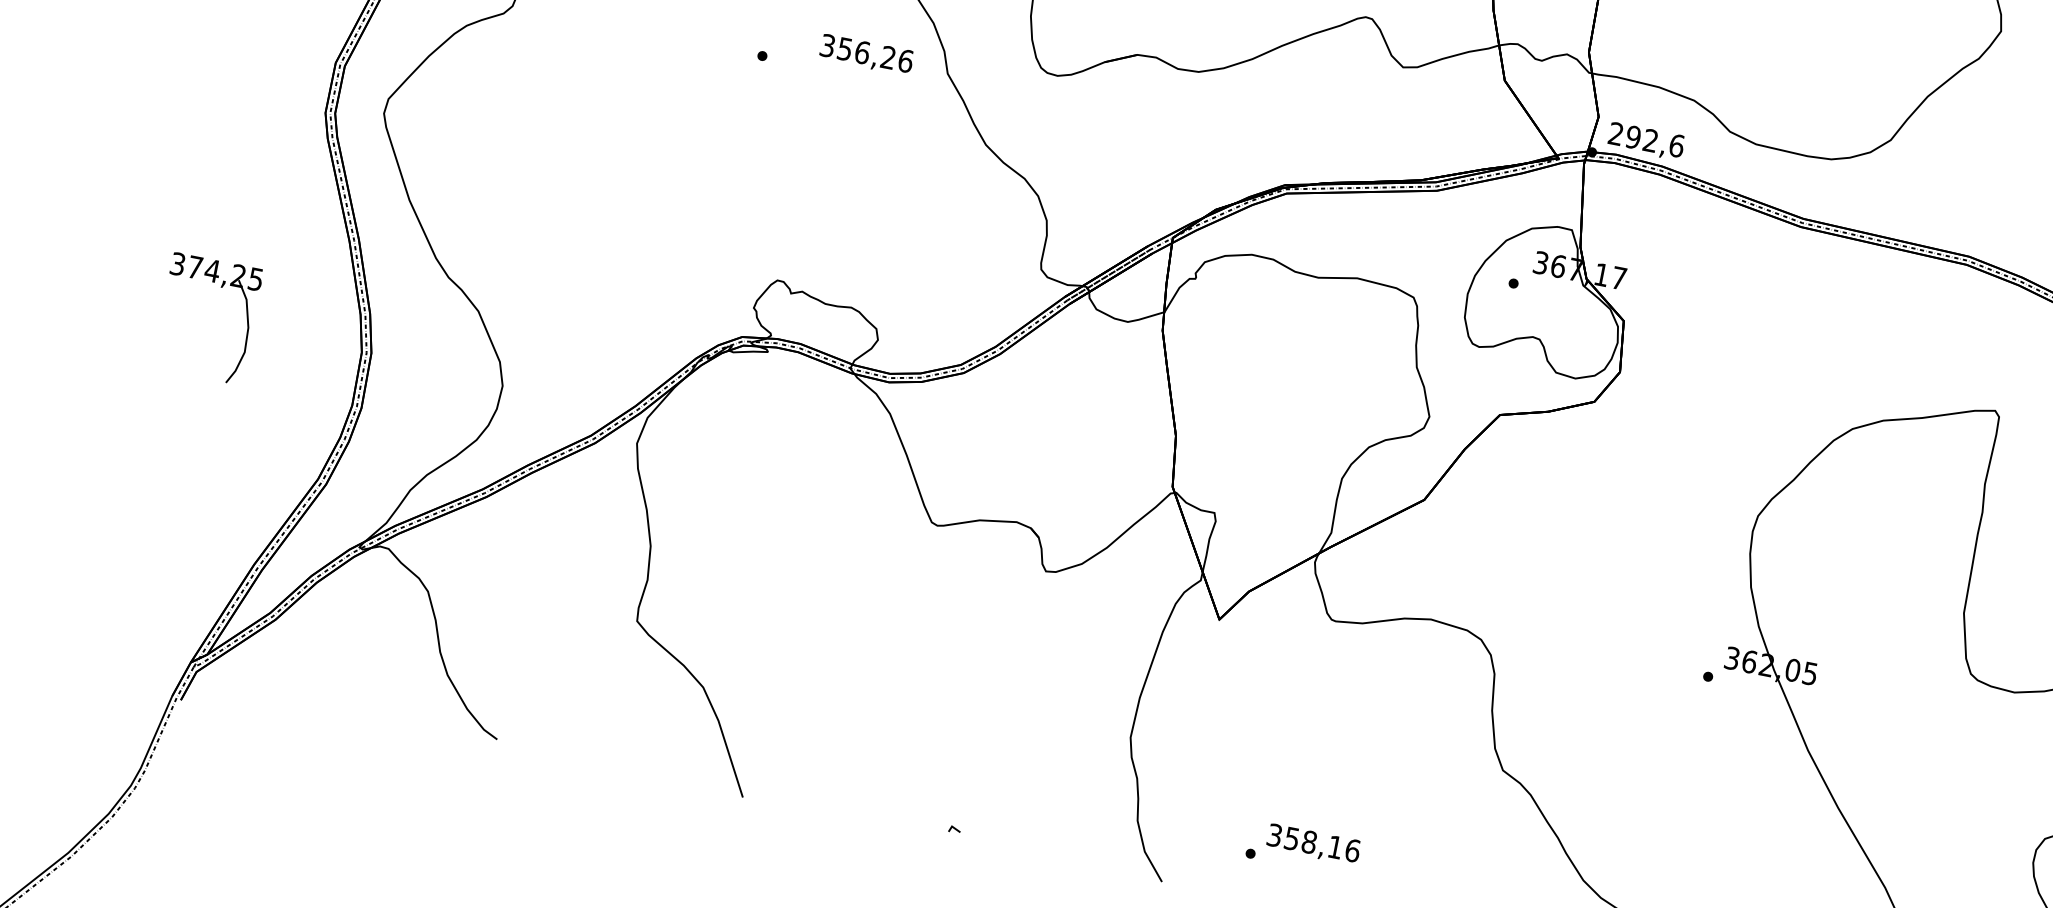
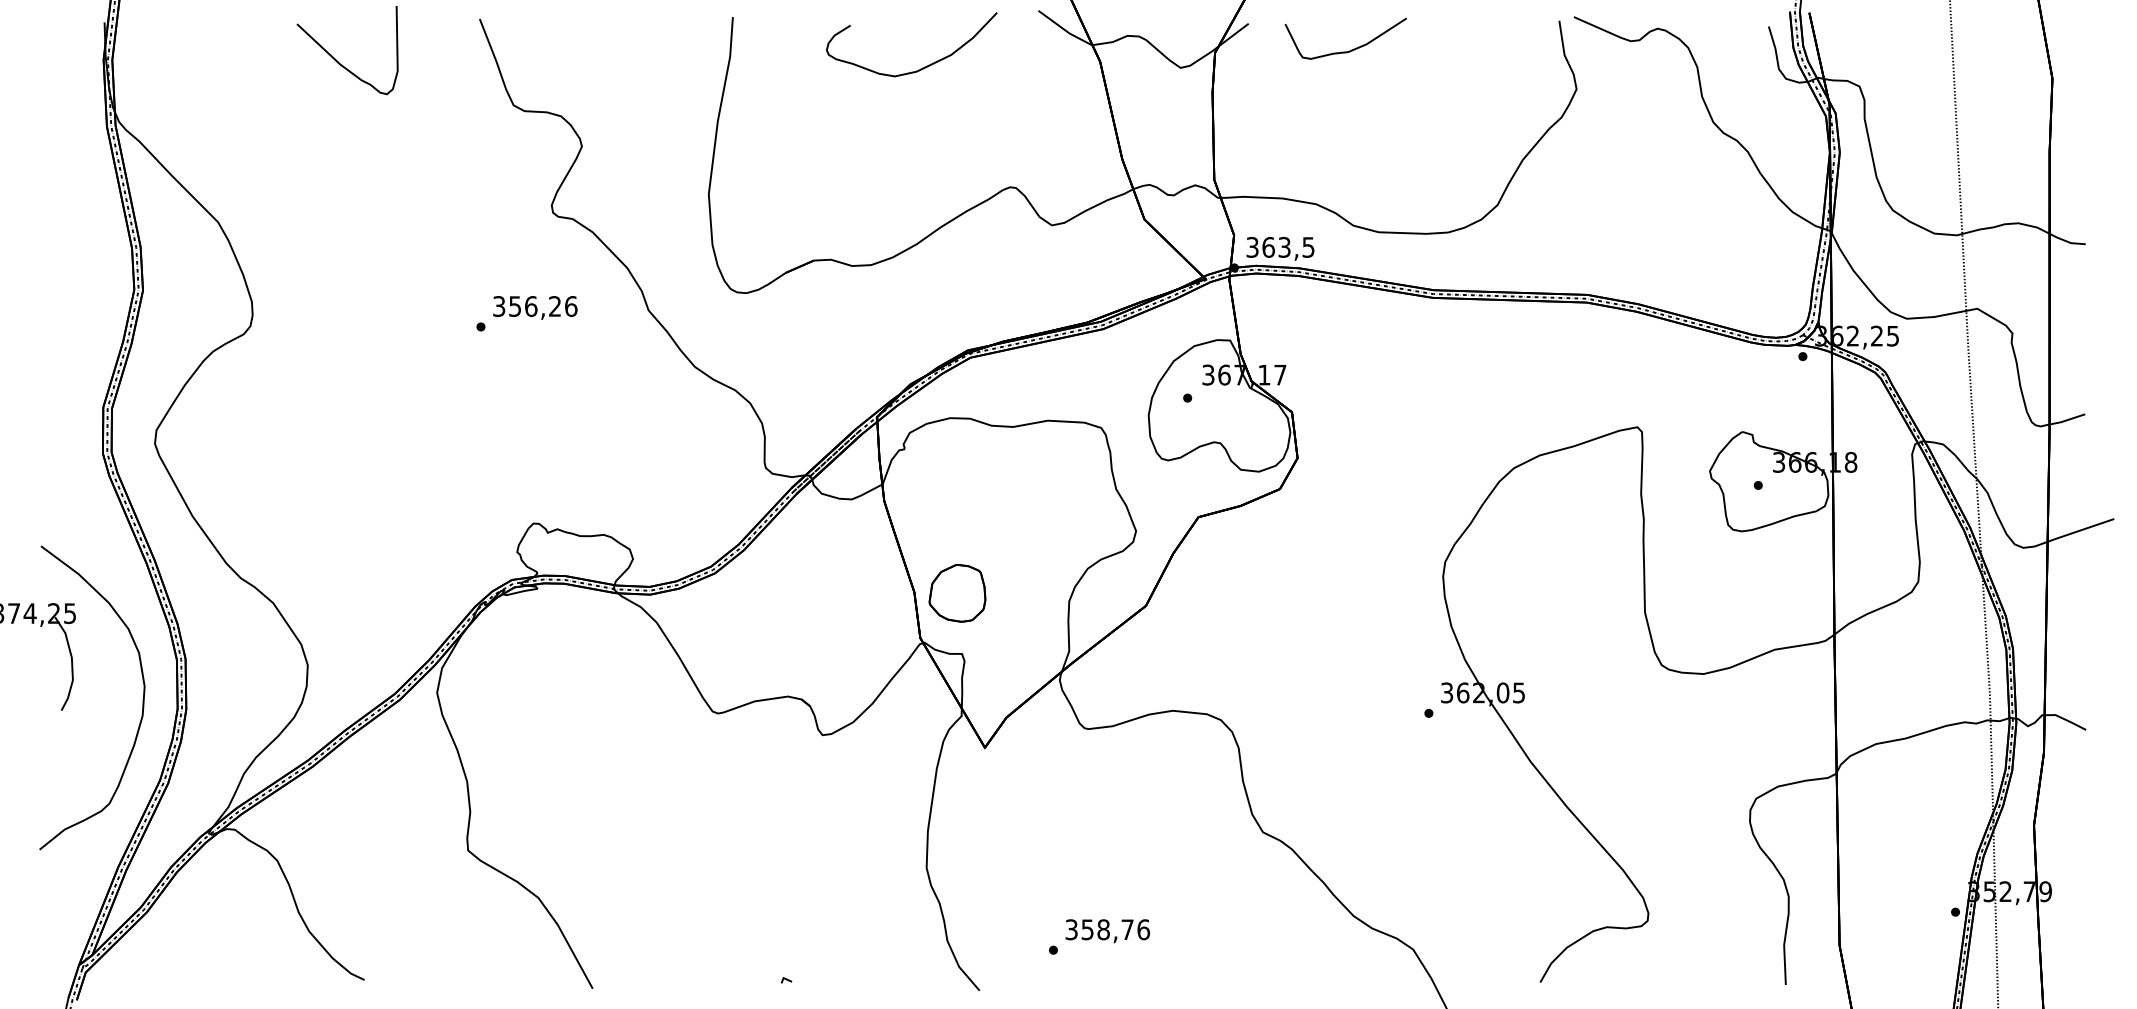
text: (866, 54) -> (535, 307), moved
text: (1646, 139) -> (1280, 247), 292,6 -> 363,5
curve: (316, 388) -> (142, 699), added
part: (1222, 446) -> (957, 593), added
text: (1335, 847) -> (1127, 929), 358,16 -> 358,76

